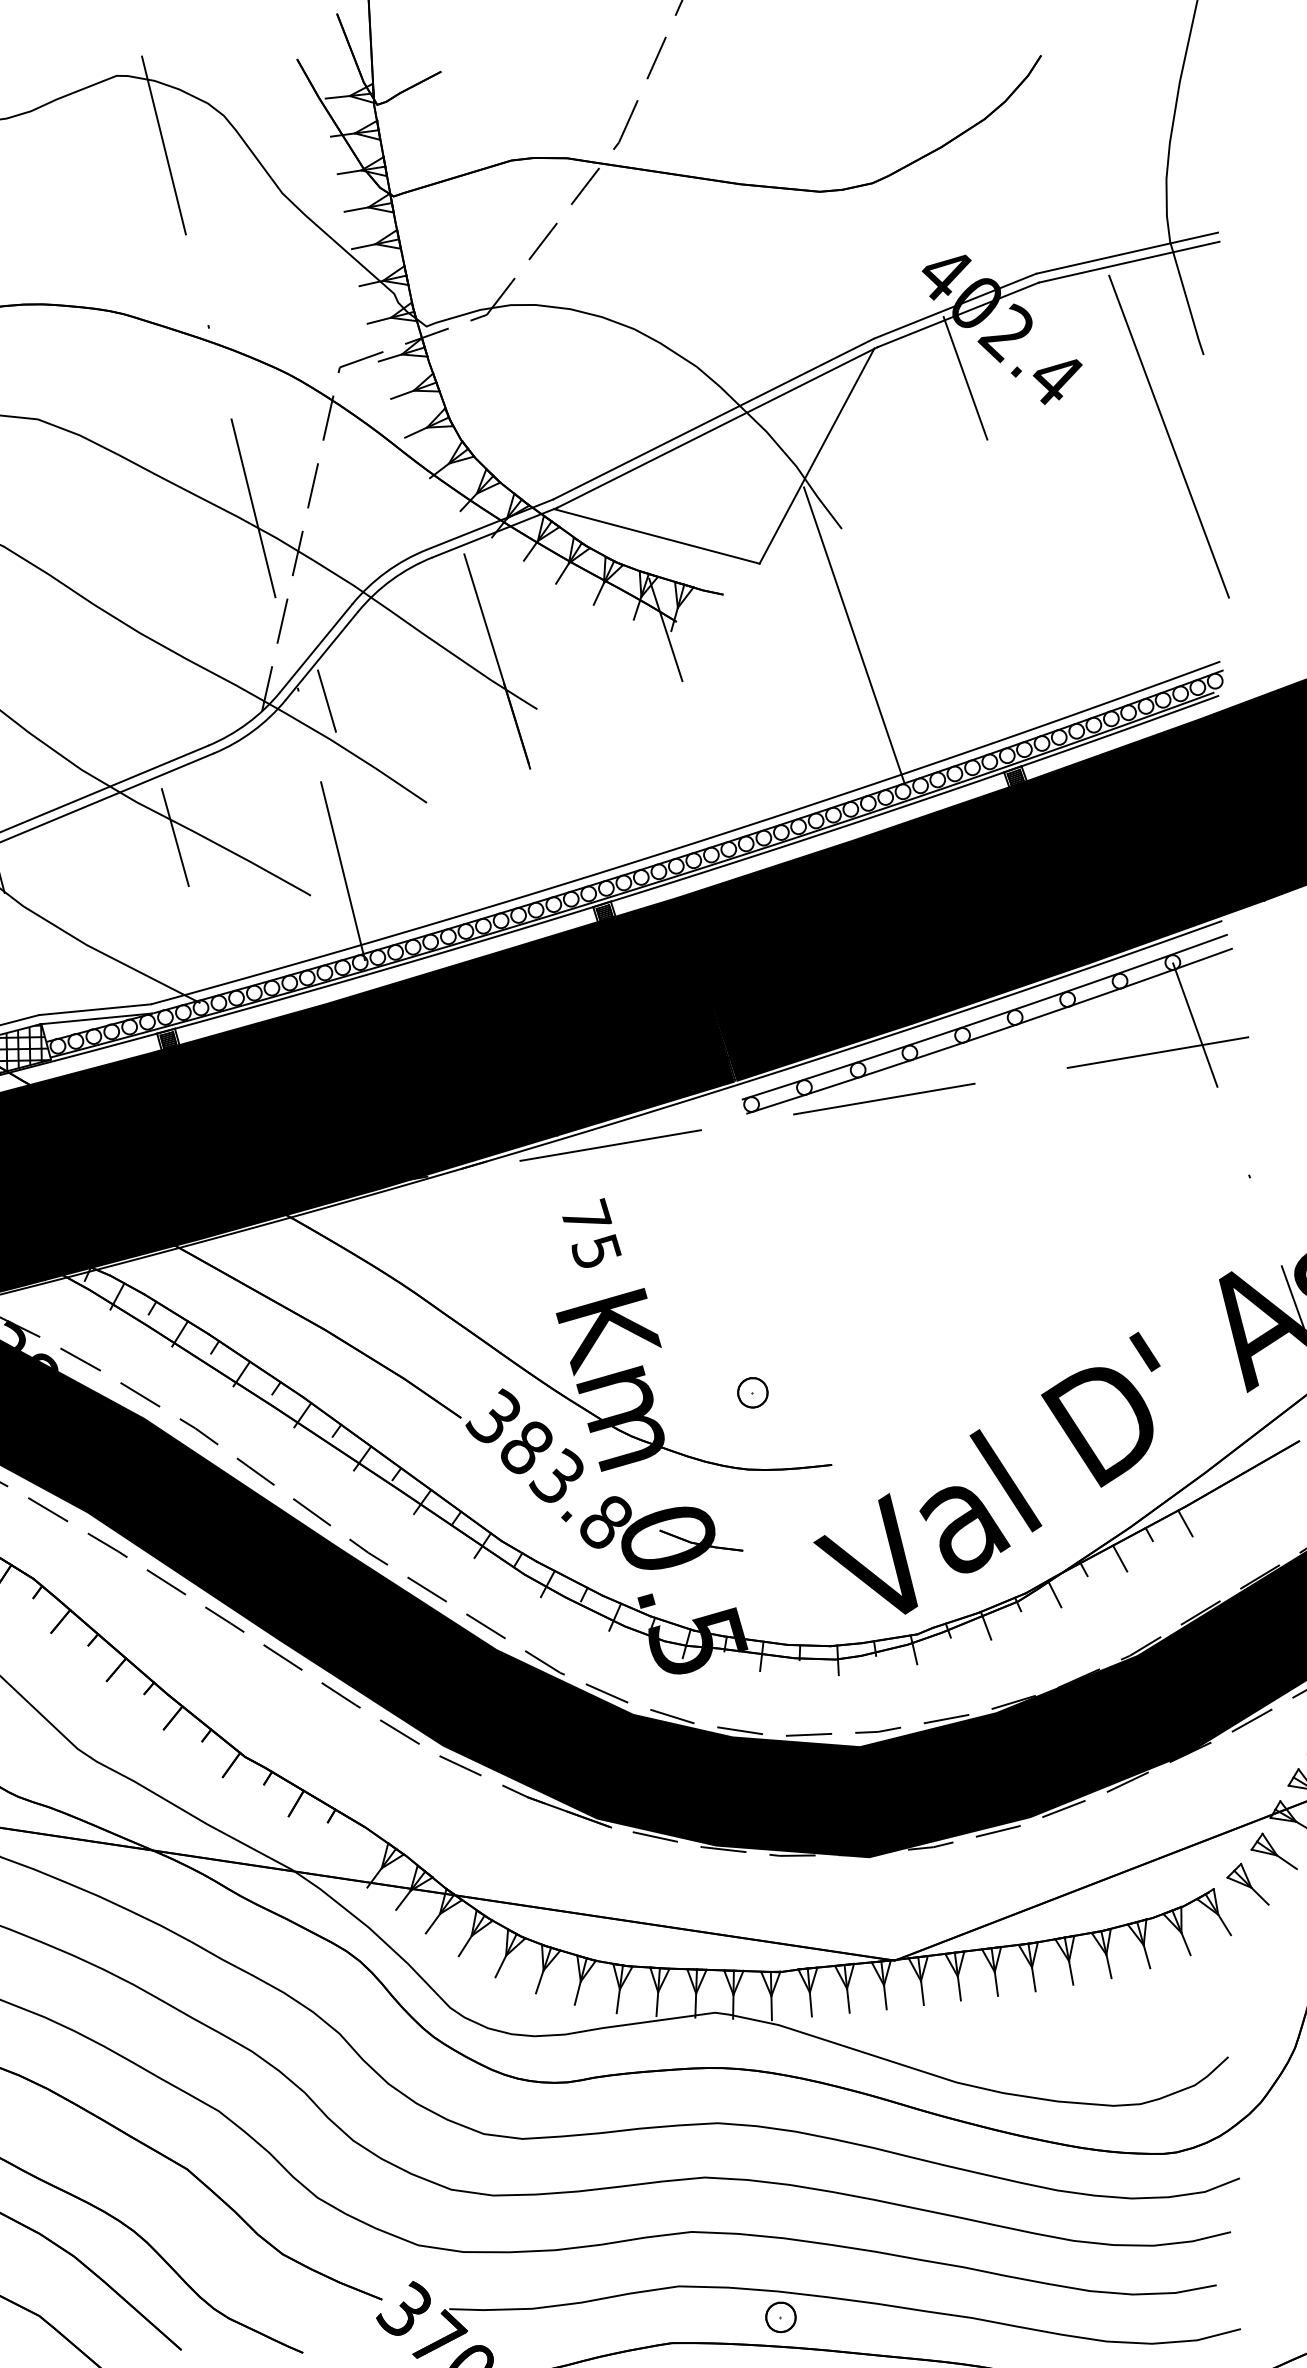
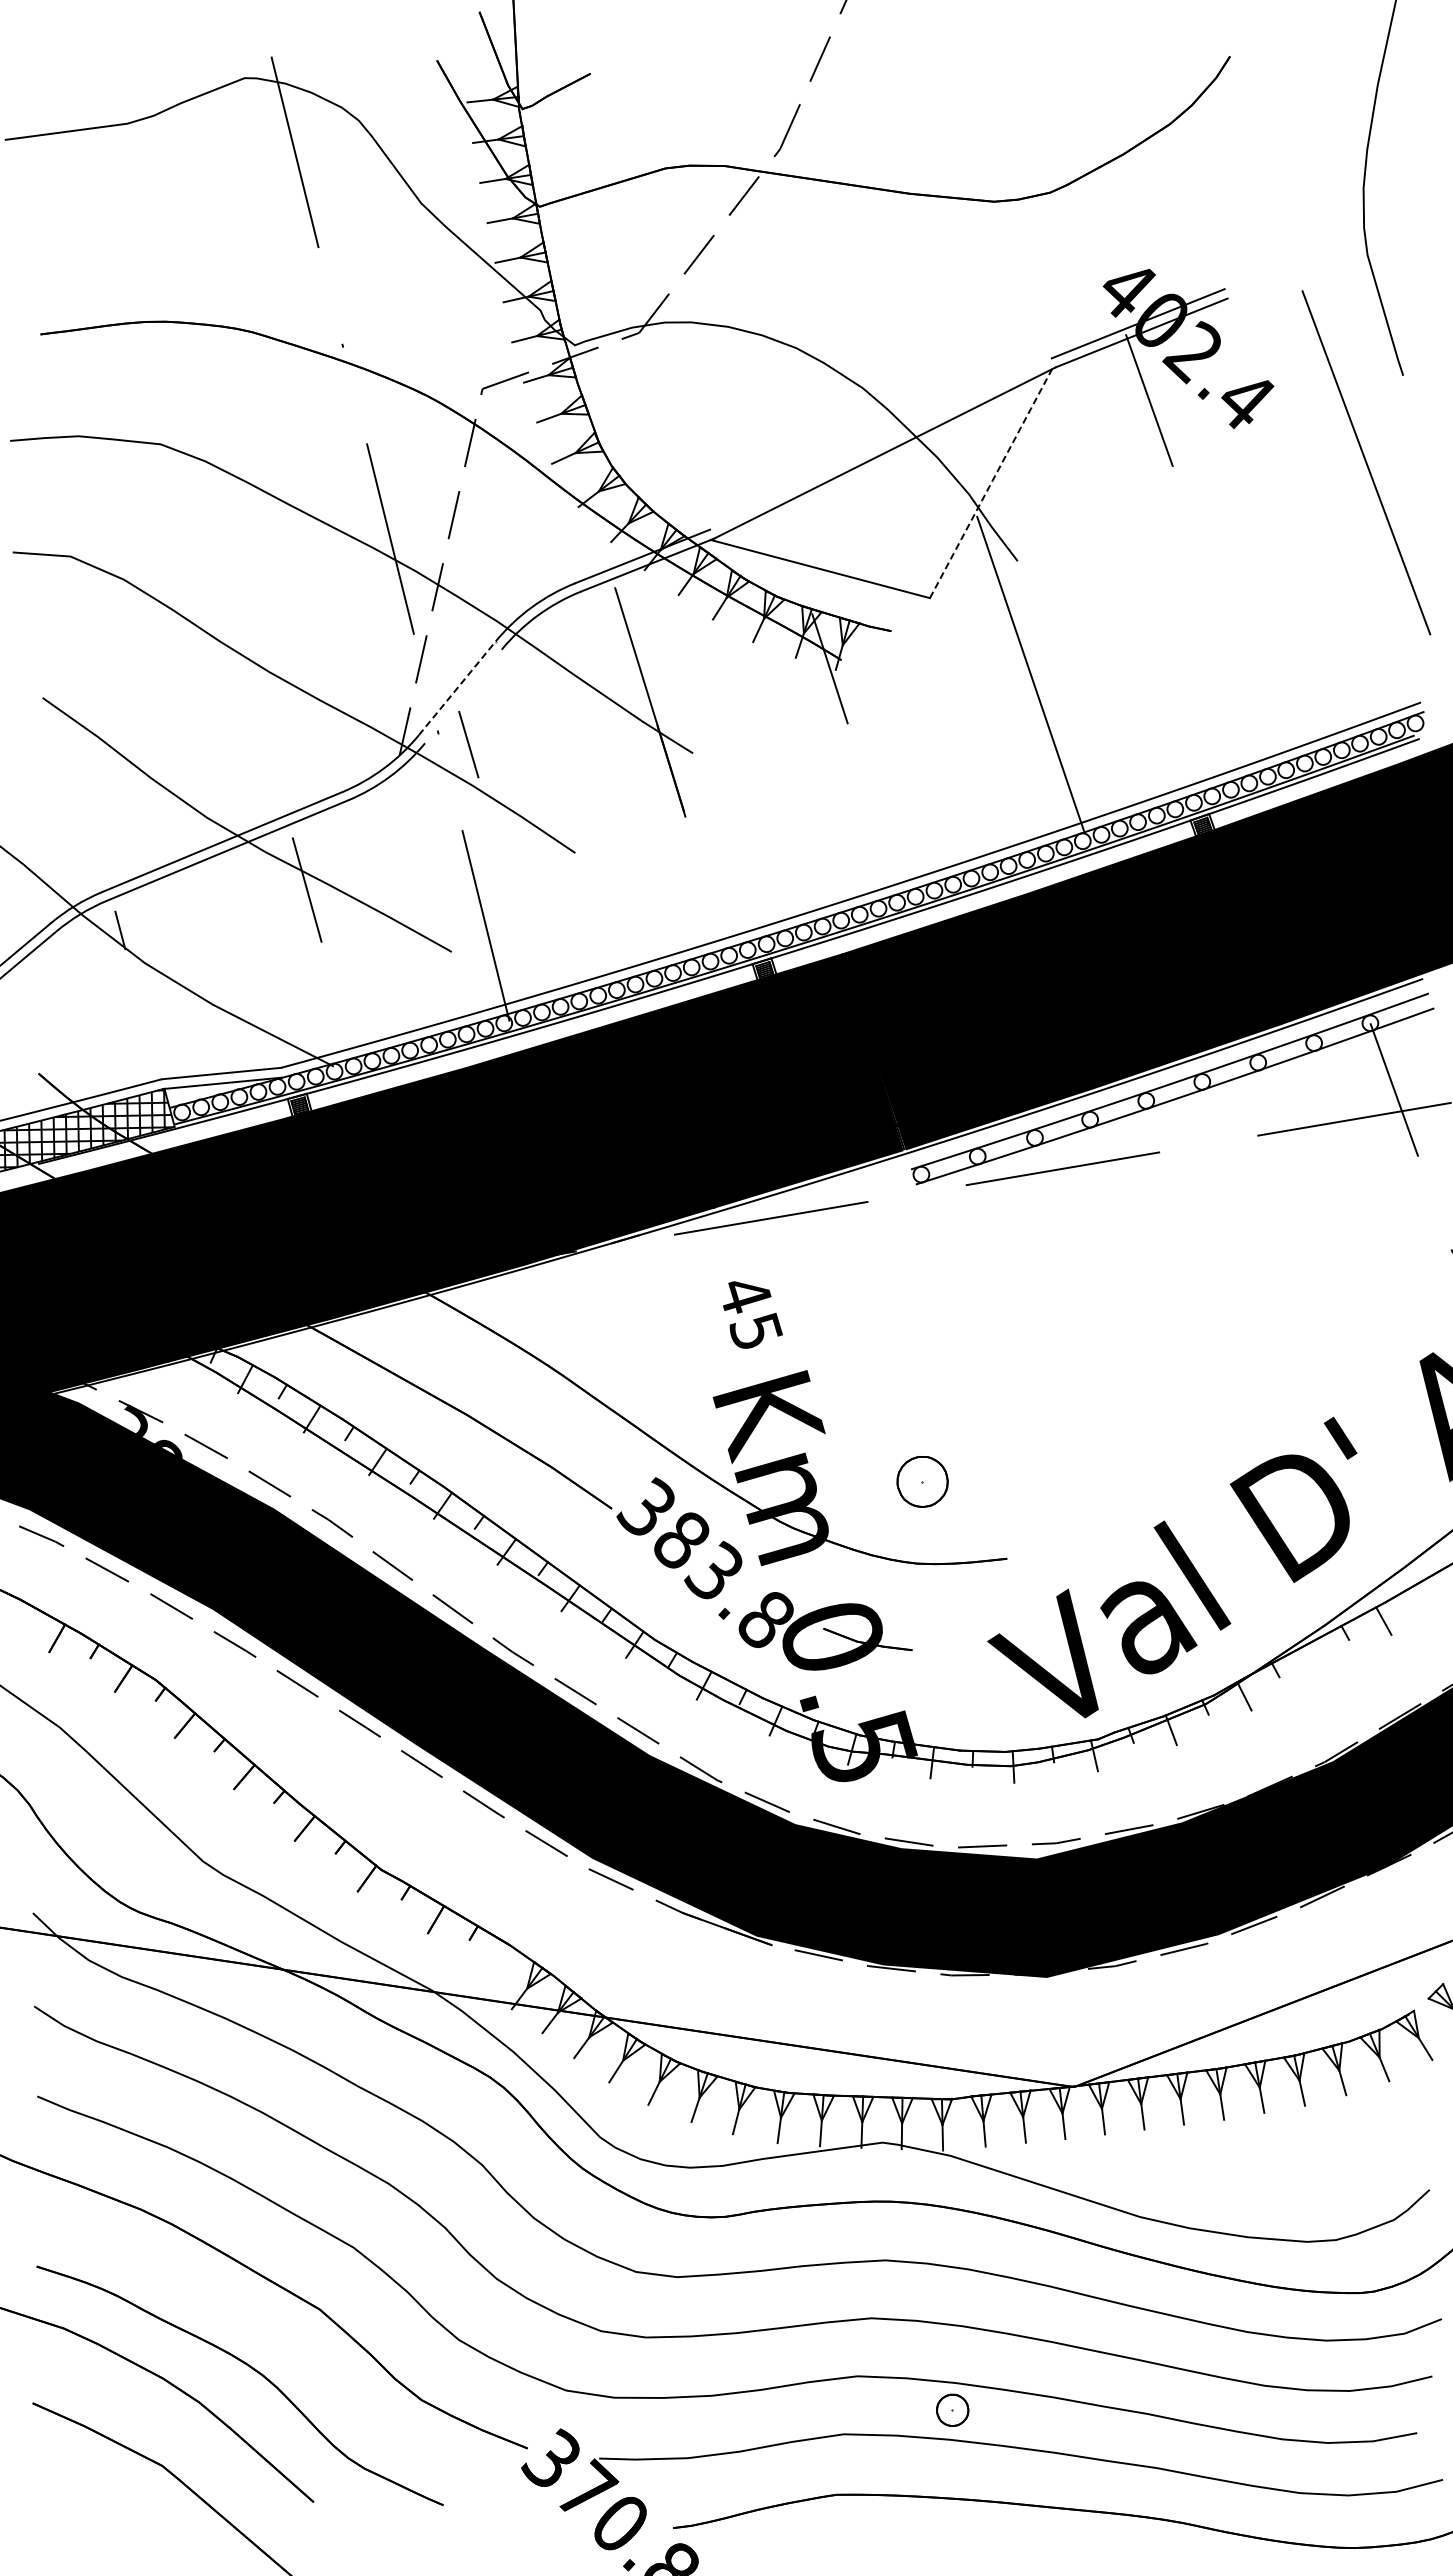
line: (1126, 253) -> (1321, 267), removed
line: (1128, 261) -> (1323, 276), removed
line: (713, 418) -> (880, 443), removed
line: (817, 456) -> (991, 483), solid -> dashed
line: (316, 648) -> (457, 688), solid -> dashed
line: (321, 655) -> (463, 696), removed
text: (586, 1216) -> (745, 1293), 75 -> 45
part: (752, 1392) -> (922, 1481), size x1.6
line: (1119, 1558) -> (1313, 1658), removed
part: (780, 2316) -> (952, 2409), moved

